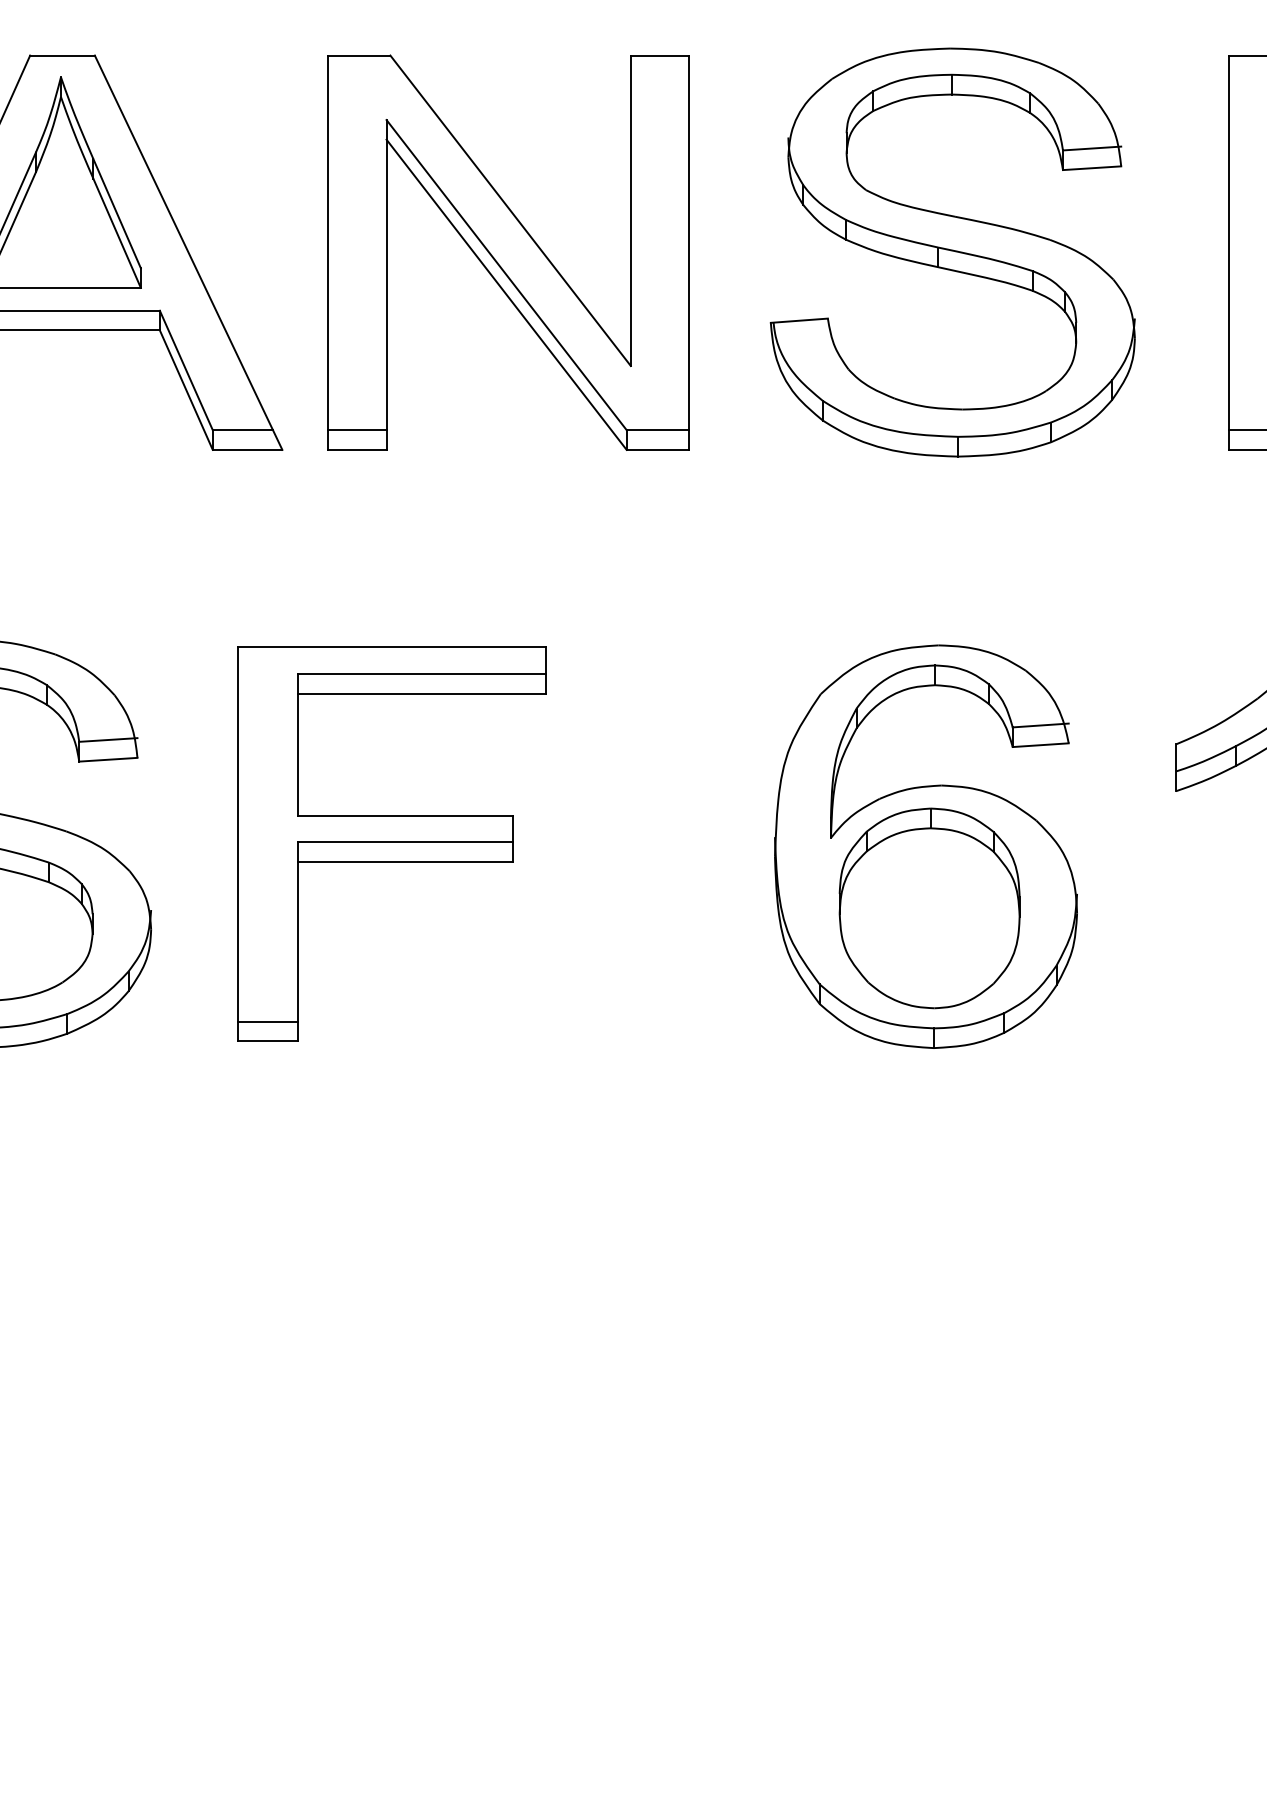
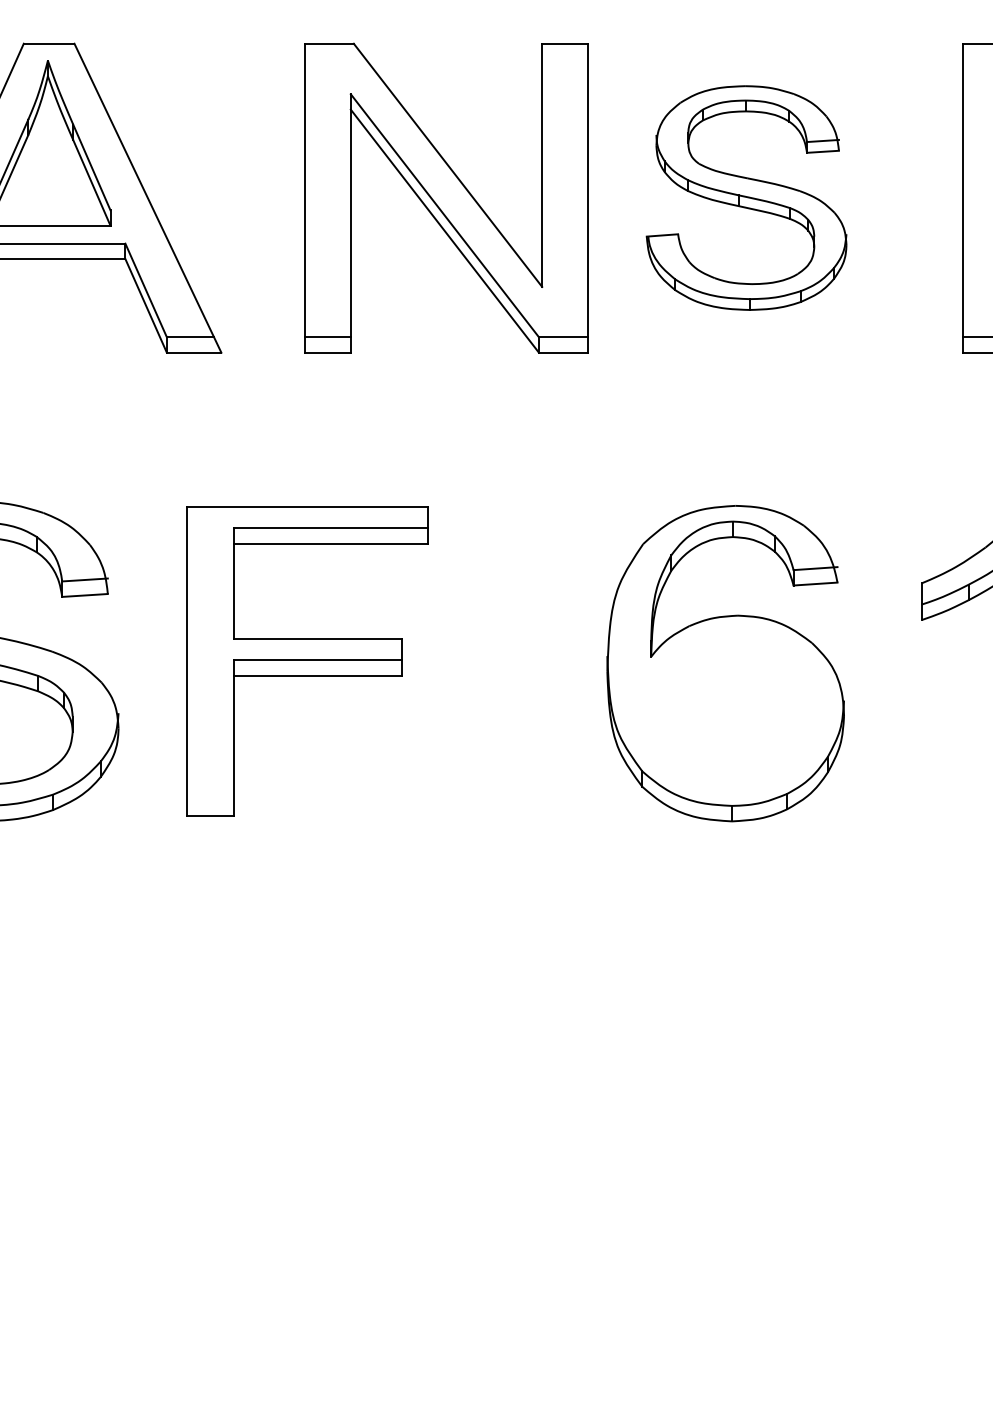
part: (508, 252) -> (446, 198), moved
part: (952, 252) -> (746, 198), size x0.7
part: (929, 908) -> (728, 712), removed
line: (267, 1021) -> (209, 800), removed

